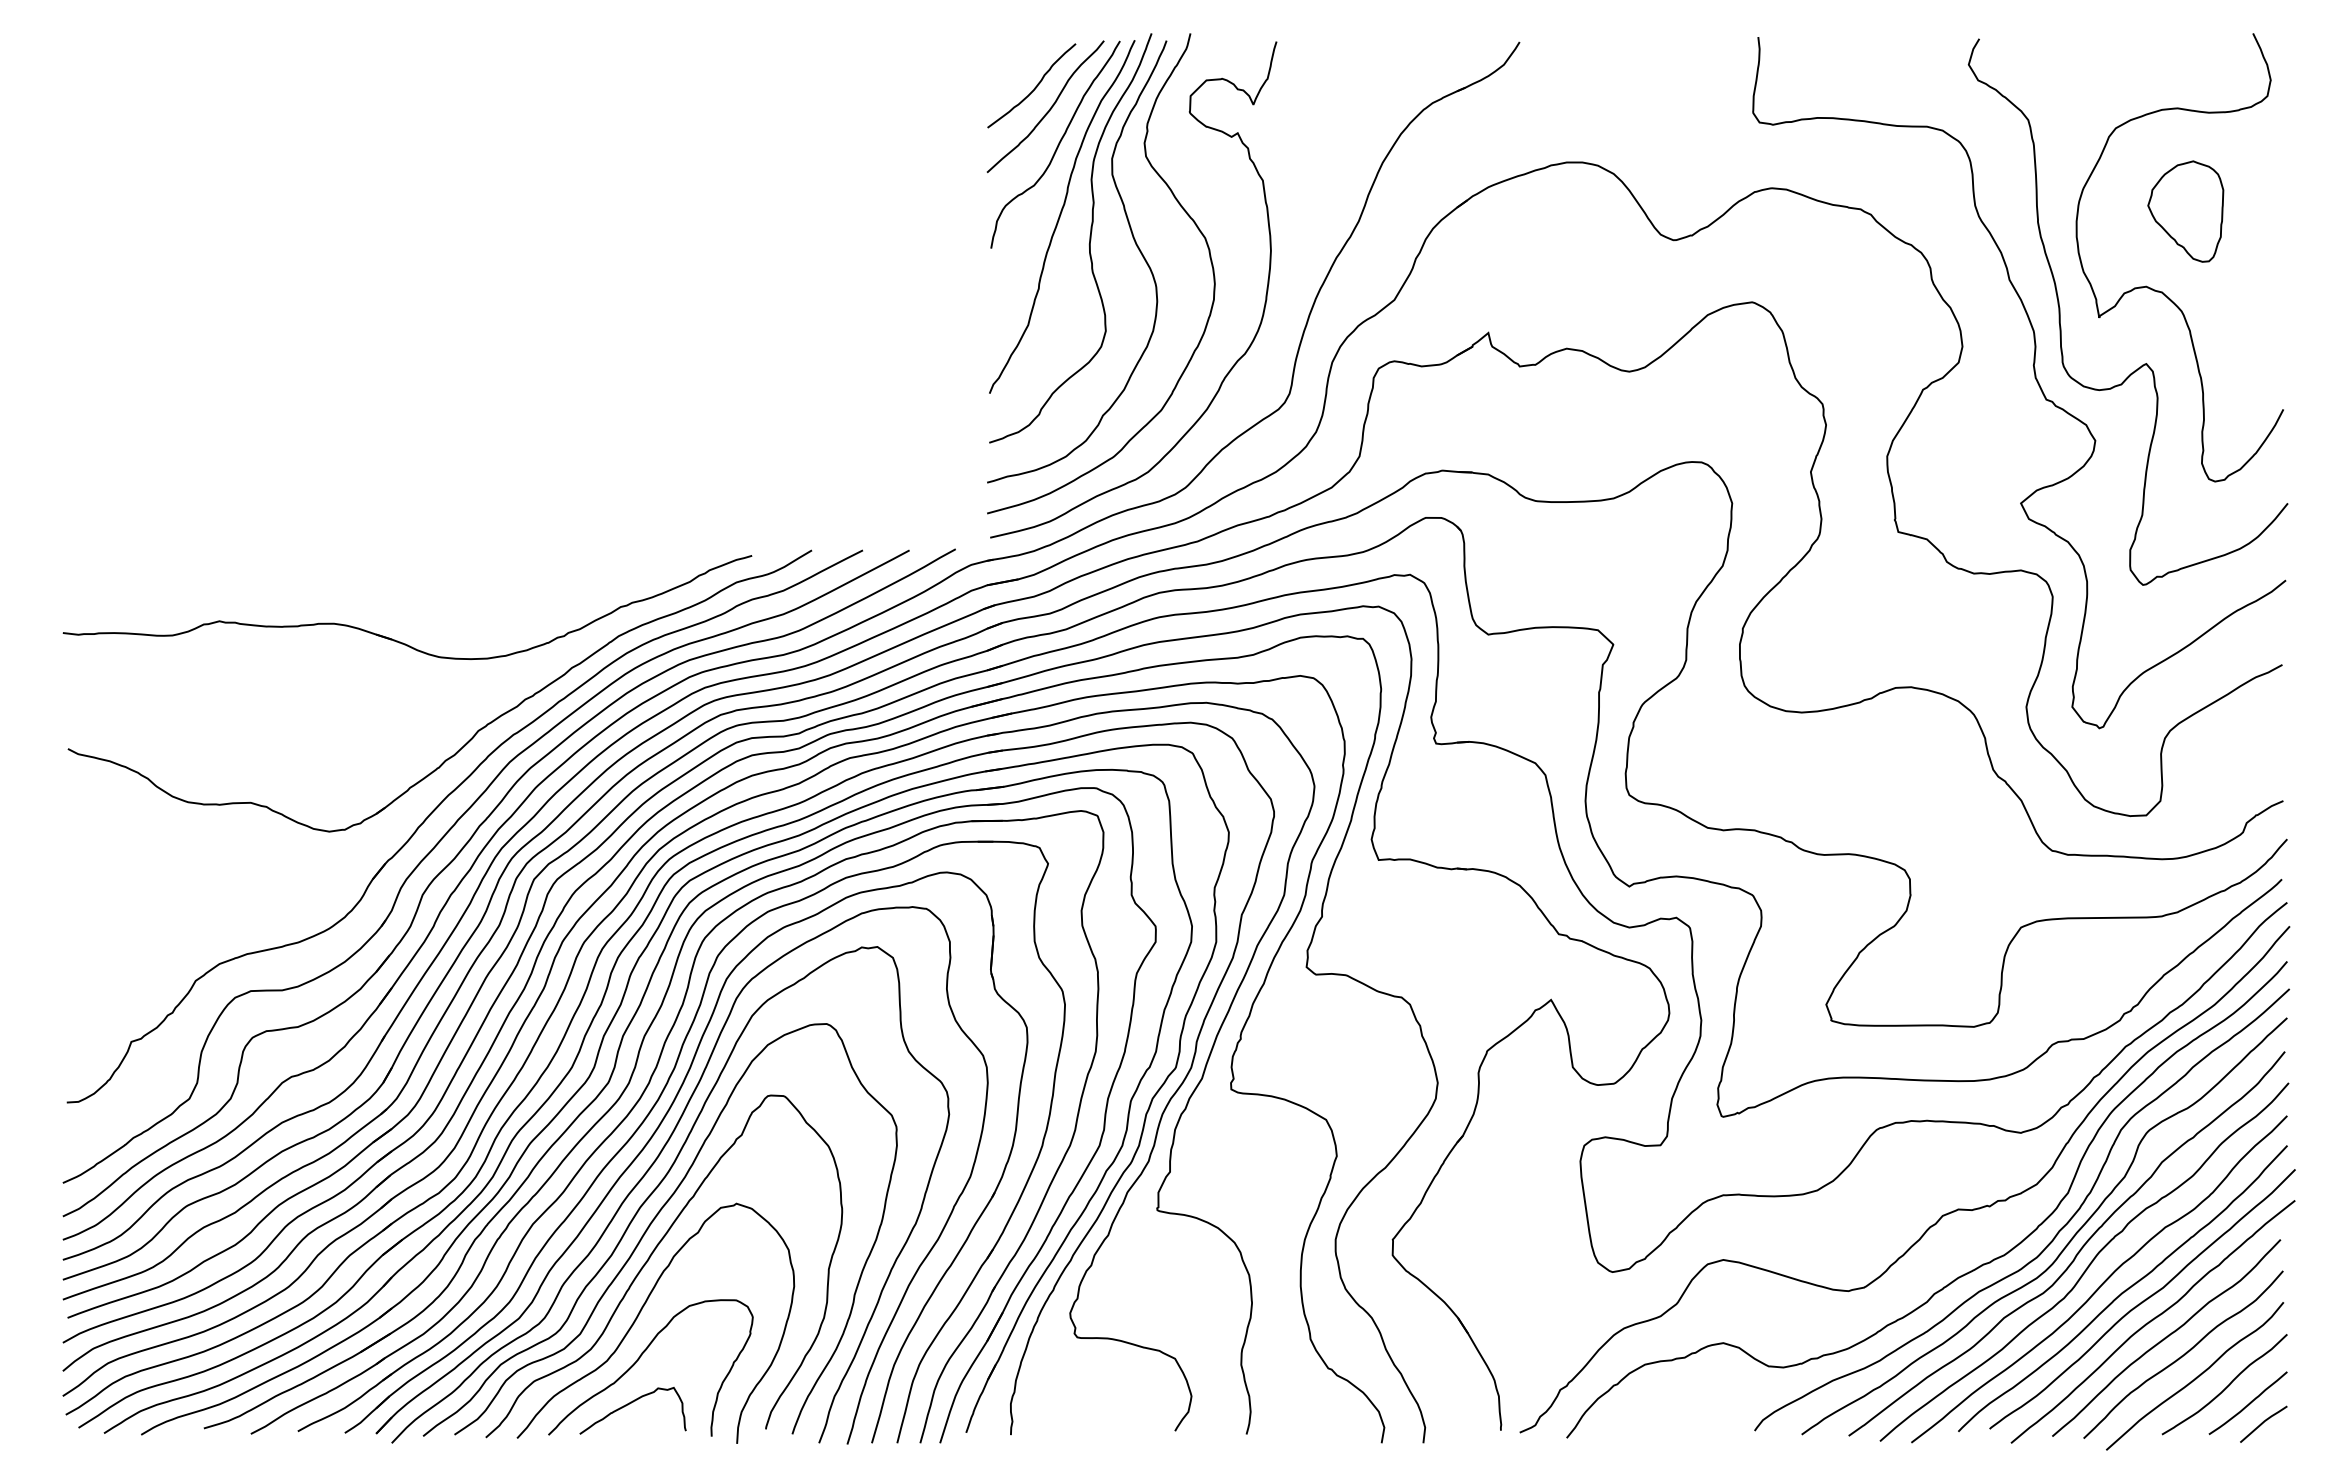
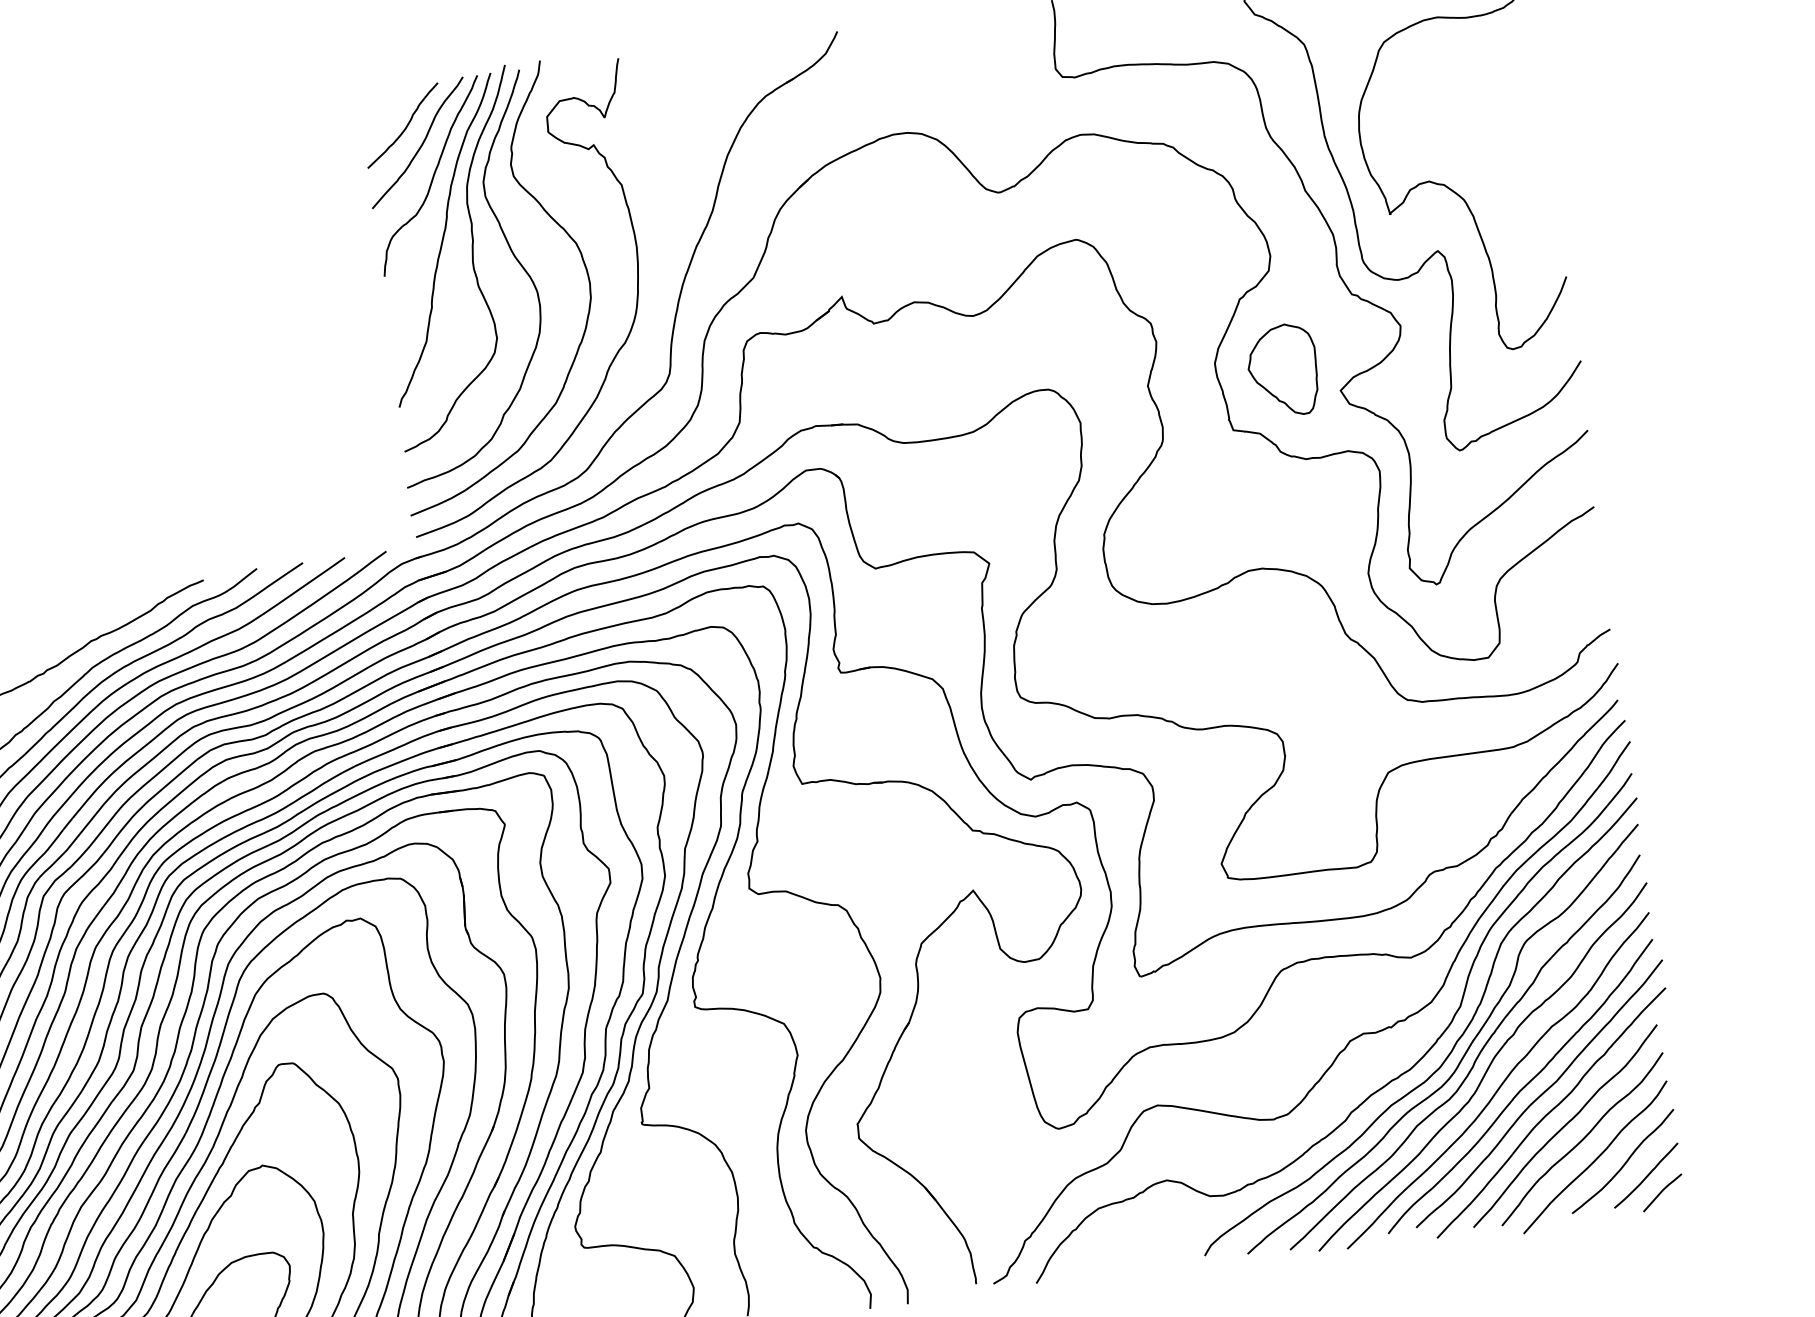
part: (2185, 211) -> (1282, 370), moved

